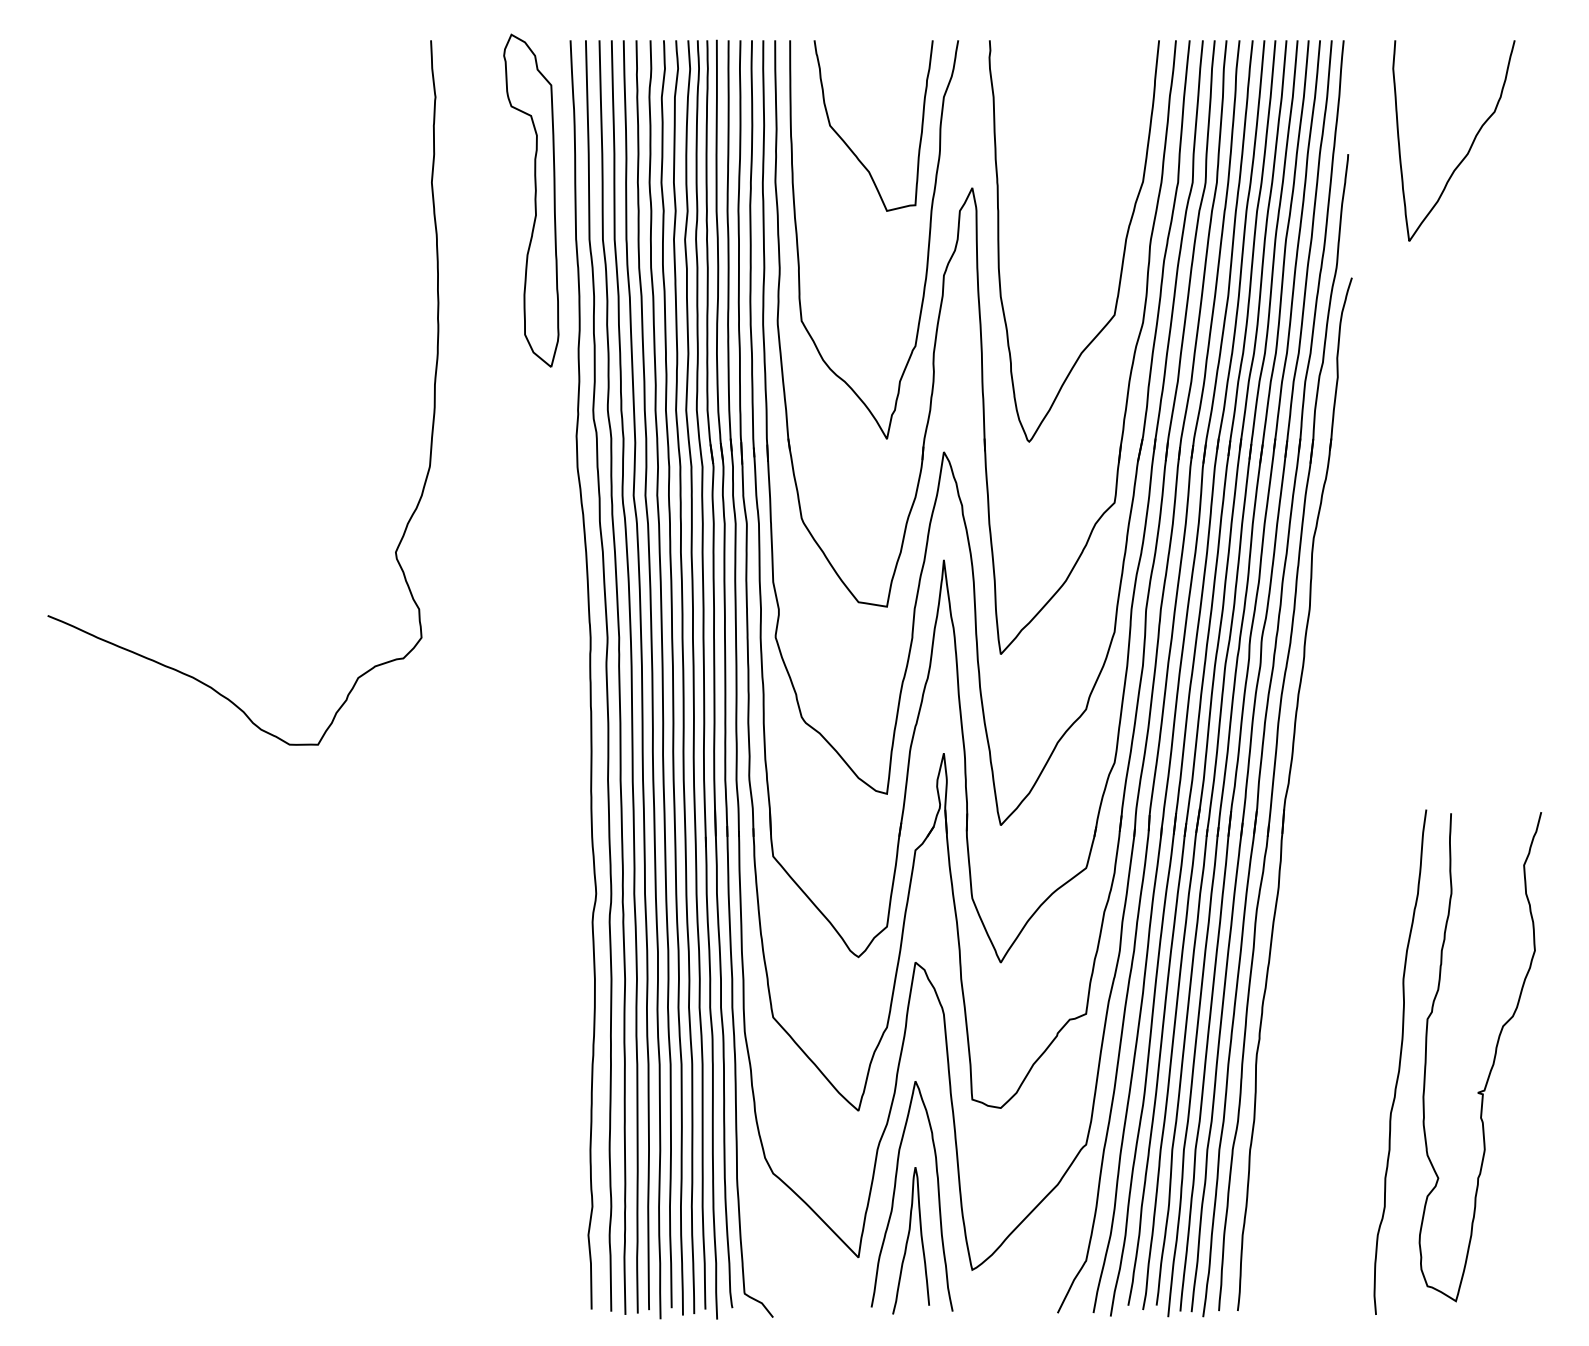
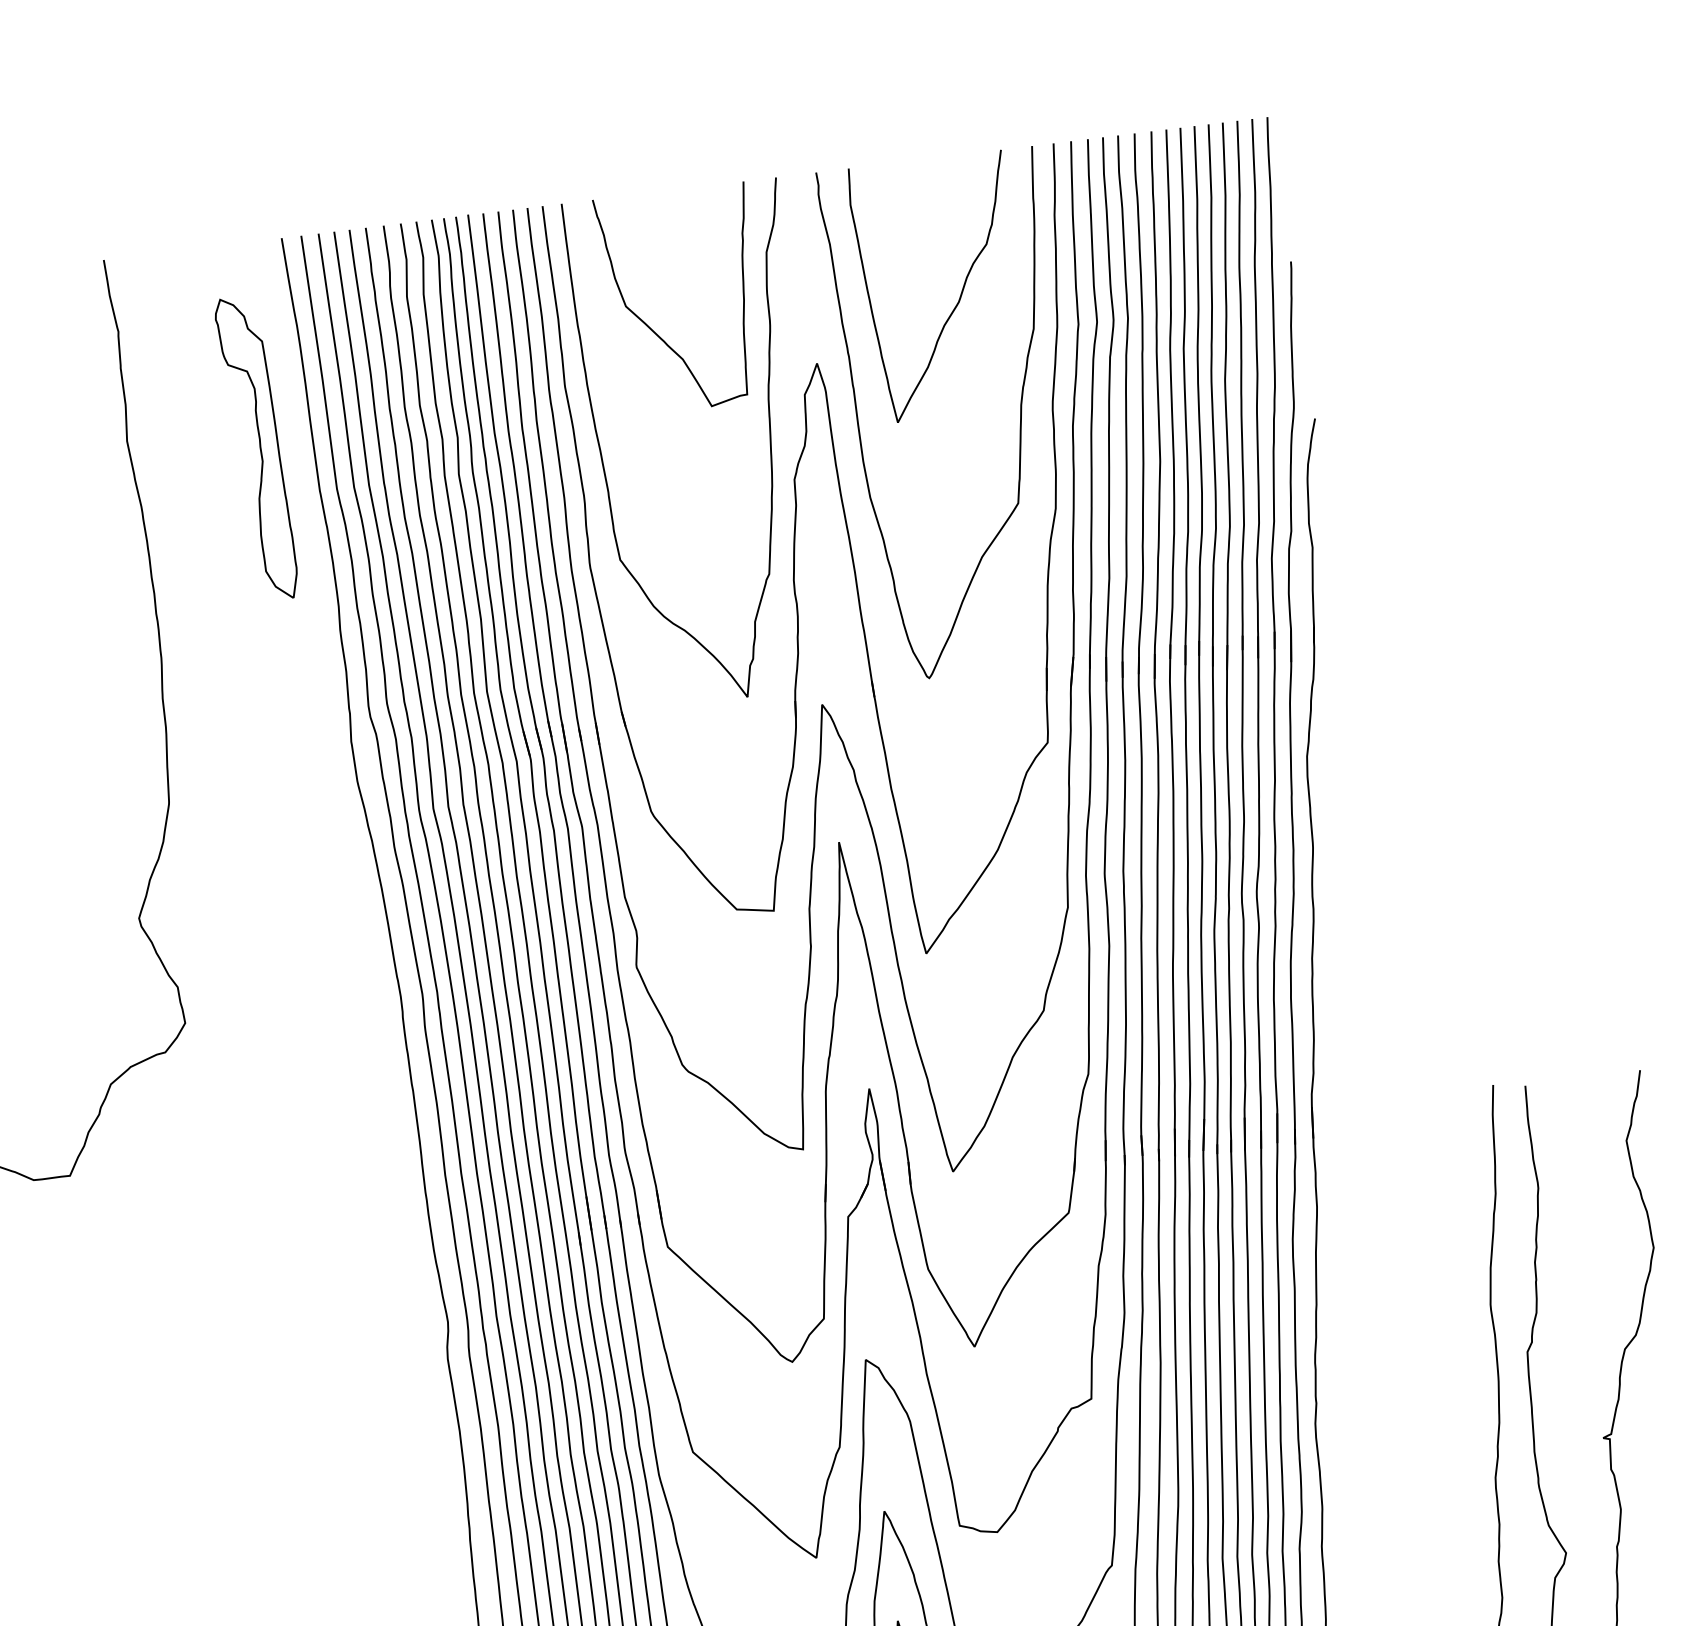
curve: (1469, 147) -> (960, 293), moved
part: (531, 200) -> (256, 448), size x0.71

